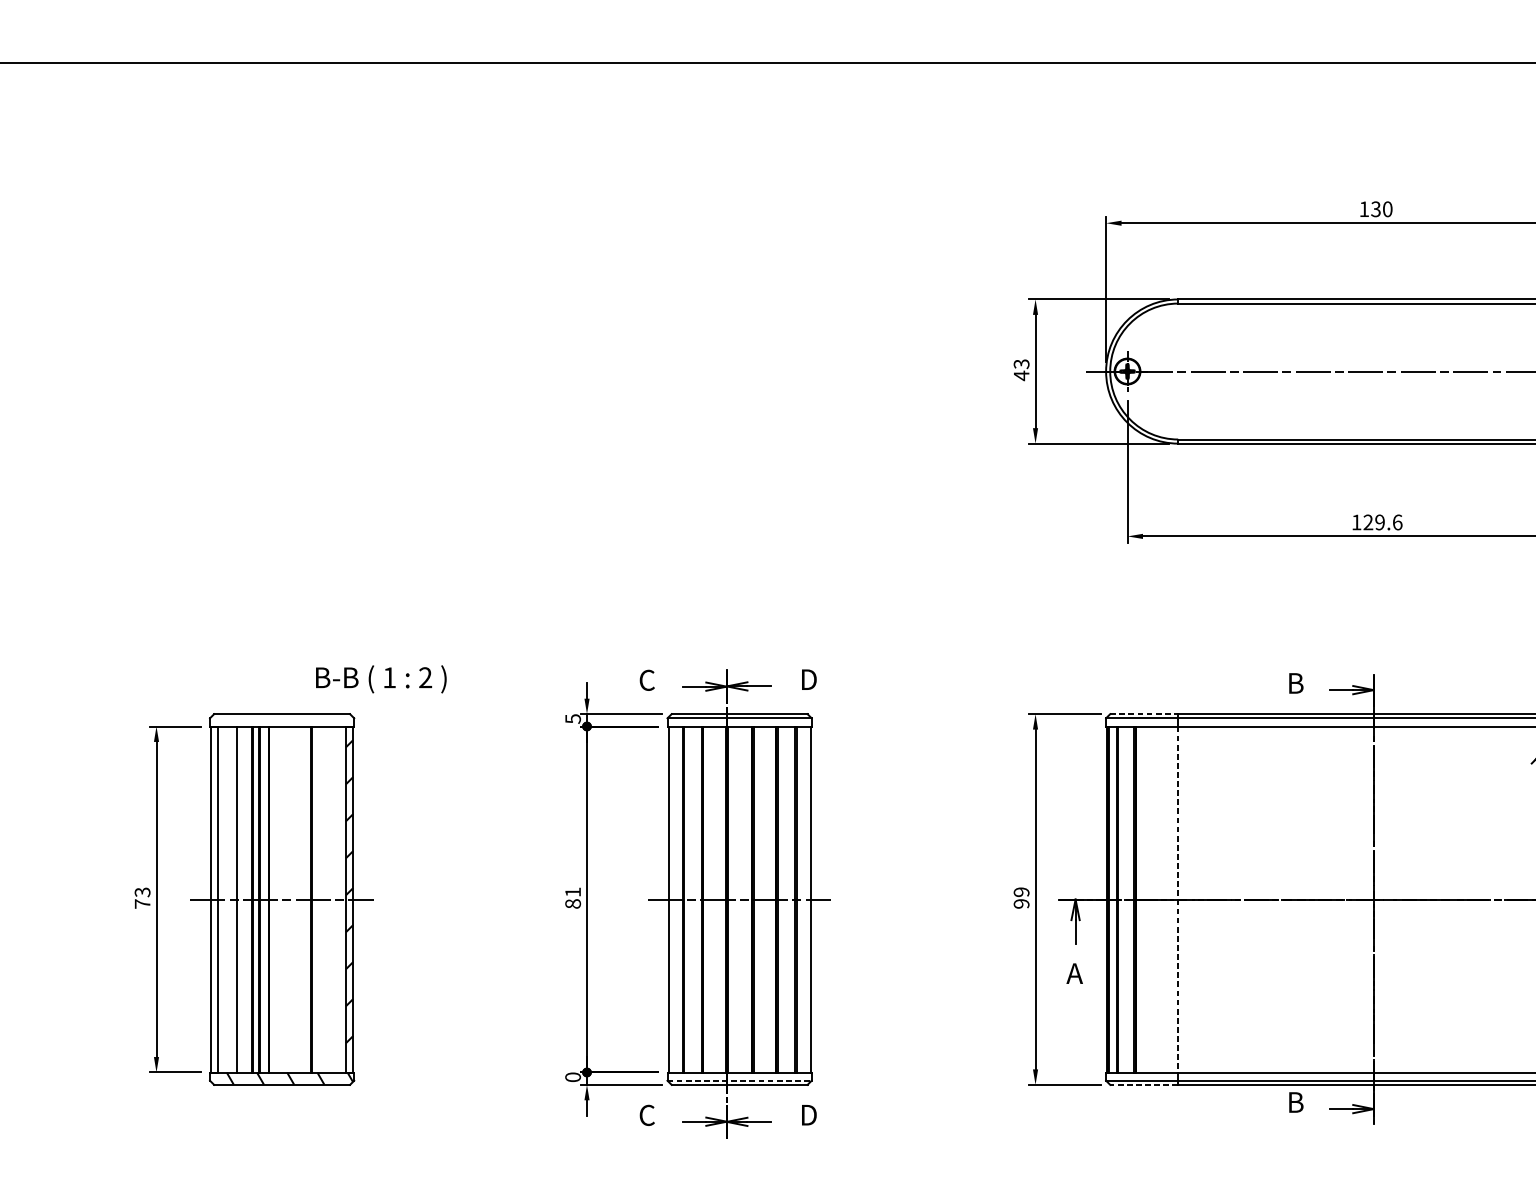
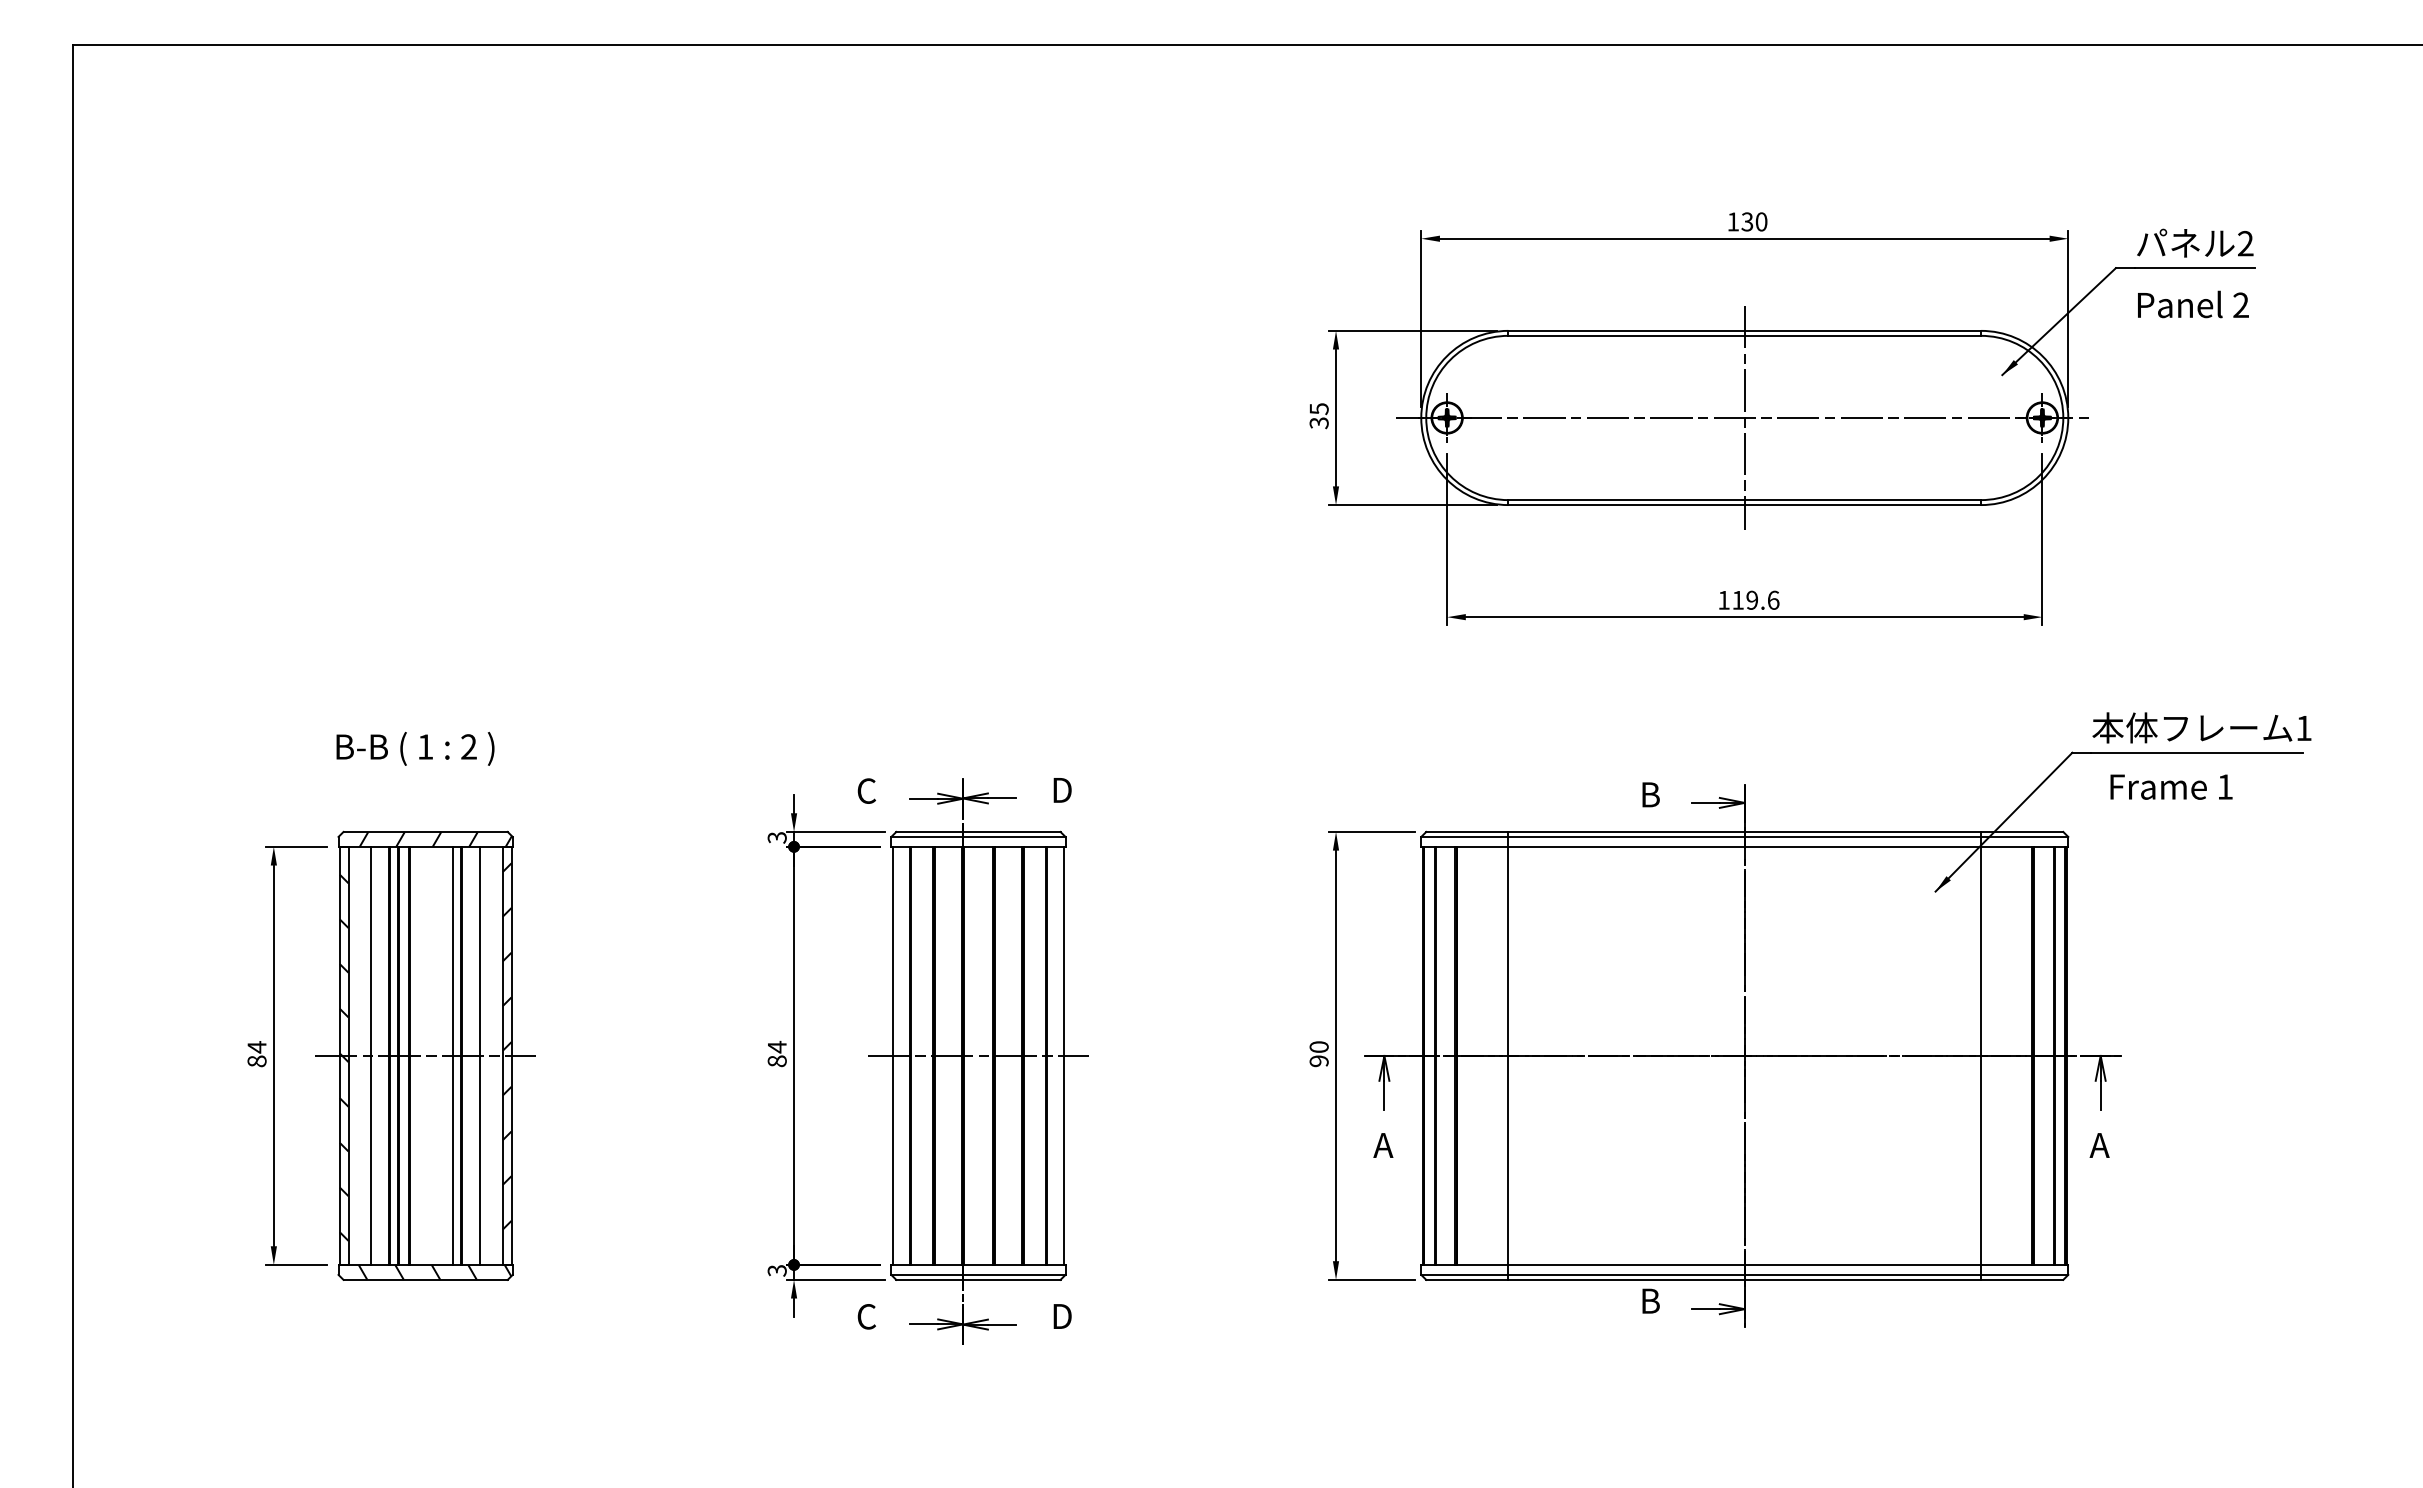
text: (1021, 370) -> (1318, 416), 43 -> 35
line: (1373, 371) -> (1744, 417), added
text: (1367, 521) -> (1737, 599), 129.6 -> 119.6
text: (381, 679) -> (415, 748), moved
line: (1144, 713) -> (1467, 831), dashed -> solid
text: (572, 718) -> (776, 837), 5 -> 3
hatch: (290, 719) -> (435, 838), added
text: (573, 891) -> (777, 1046), 81 -> 84
text: (1021, 891) -> (1318, 1046), 99 -> 90
text: (142, 898) -> (256, 1054), 73 -> 84
line: (305, 899) -> (453, 1055), added
line: (326, 899) -> (479, 1055), added
line: (1178, 899) -> (1508, 1056), dashed -> solid
hatch: (214, 900) -> (343, 1057), added
text: (572, 1077) -> (776, 1270), 0 -> 3
line: (739, 1080) -> (978, 1274), dashed -> solid
line: (1143, 1084) -> (1466, 1279), dashed -> solid

